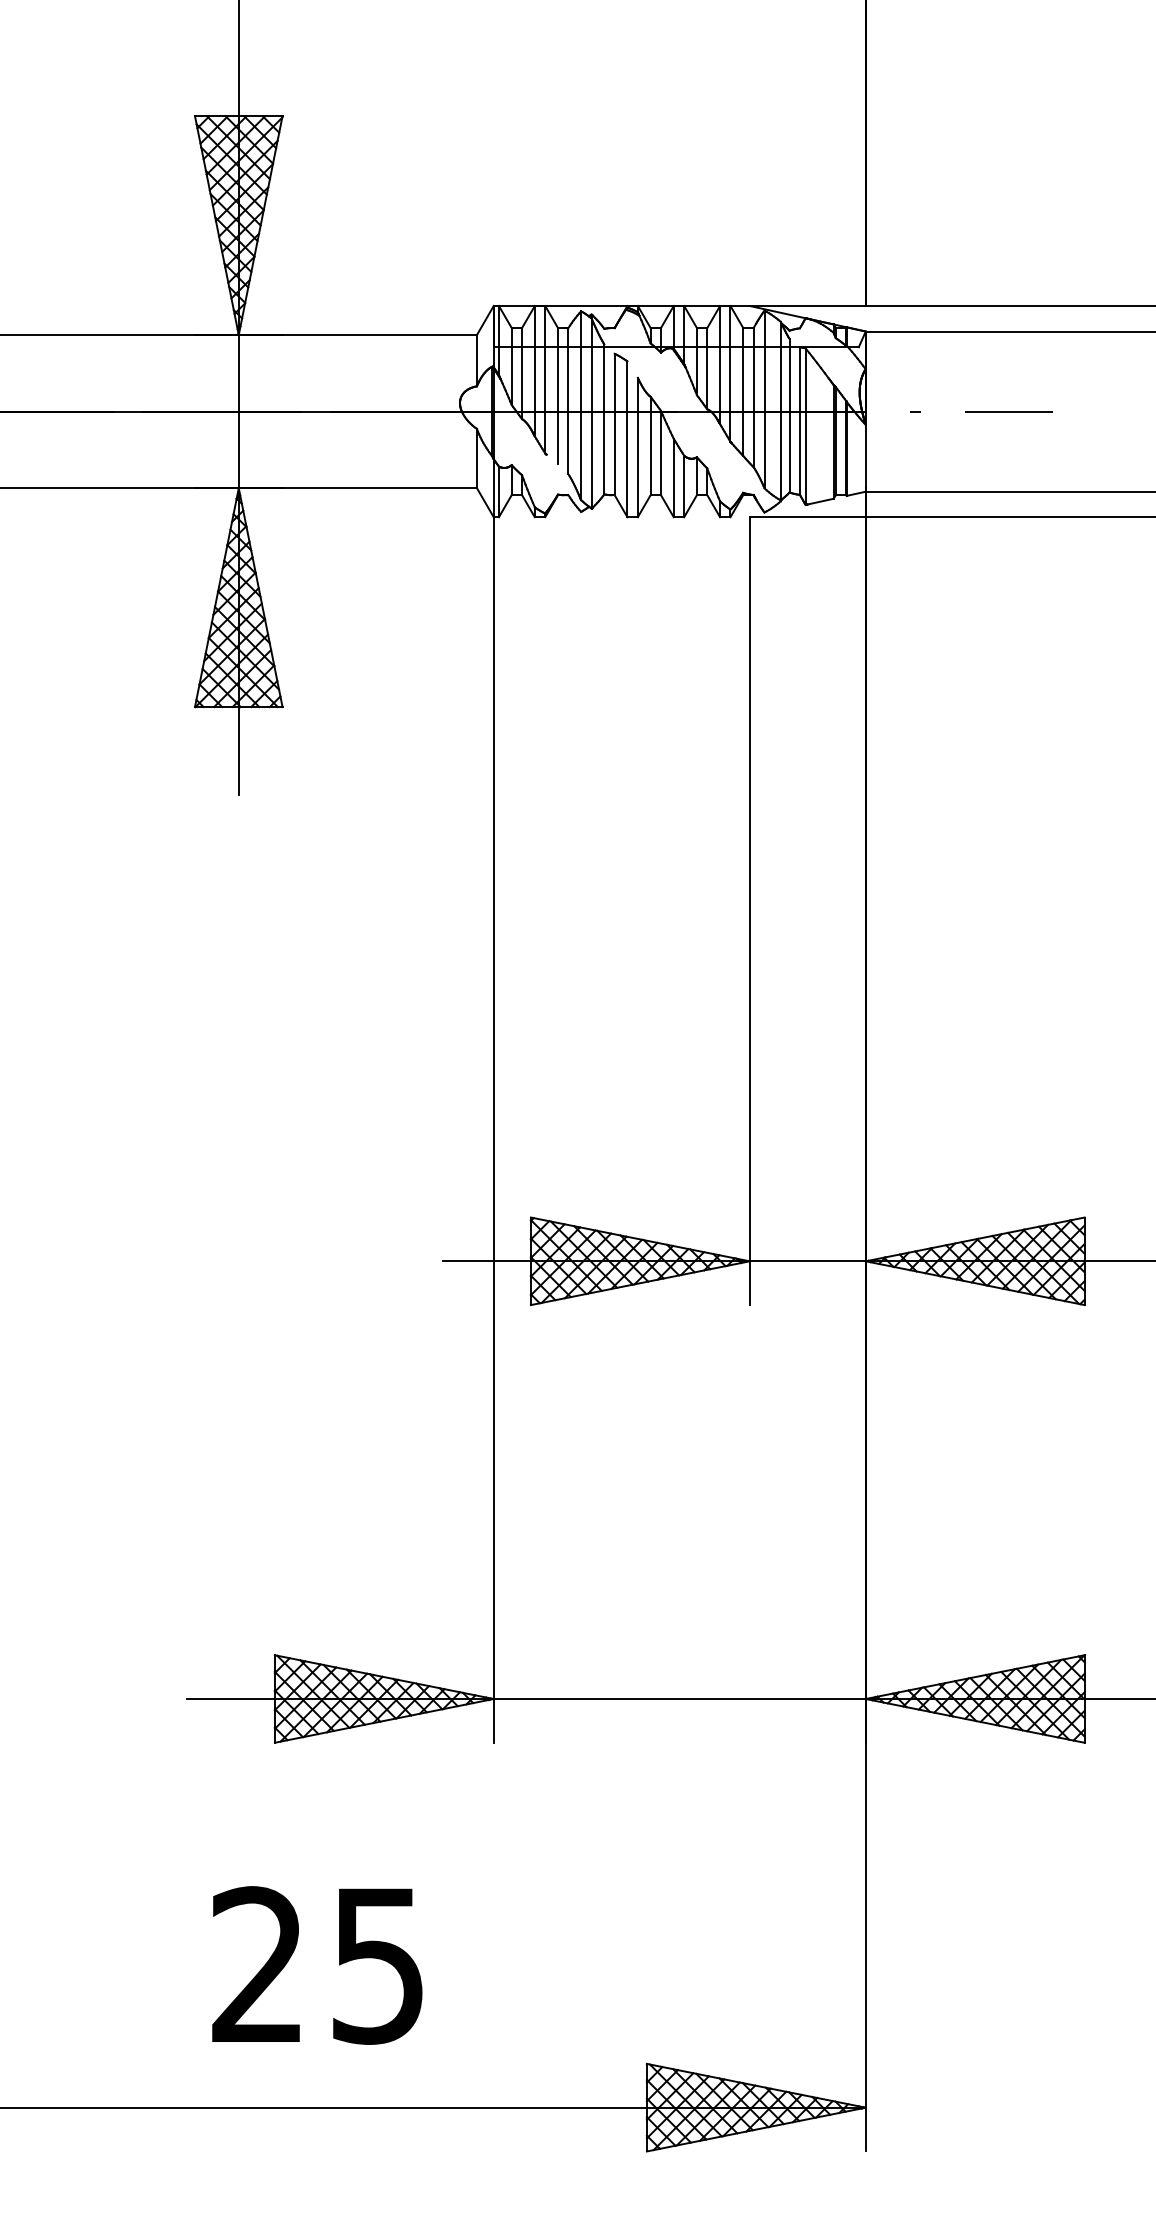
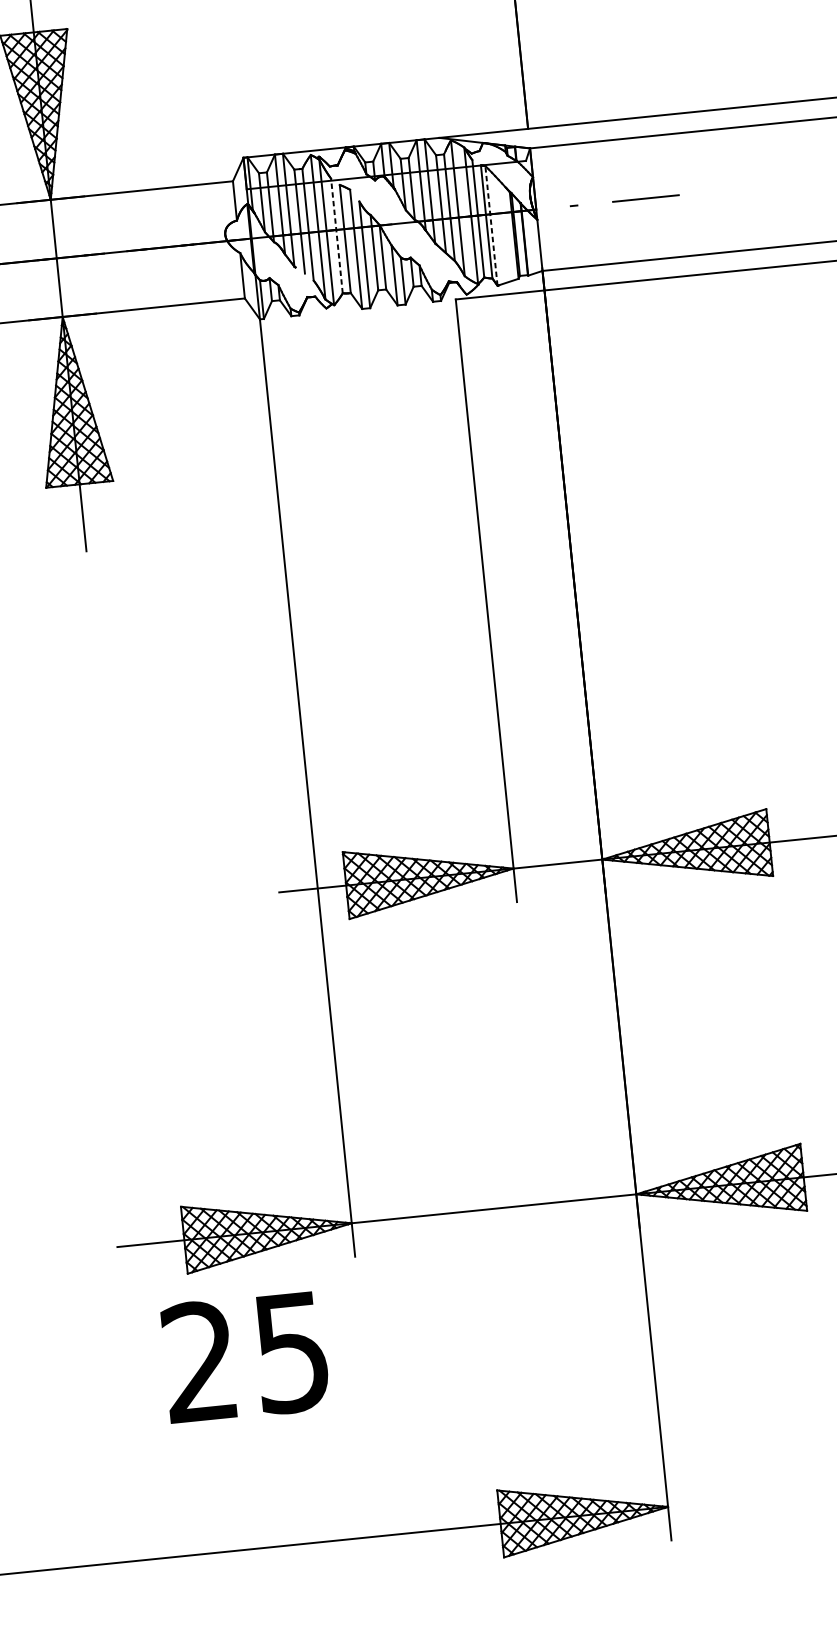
line: (604, 418) -> (337, 235), solid -> dashed
line: (805, 426) -> (491, 225), solid -> dashed
text: (317, 1965) -> (245, 1357), moved

